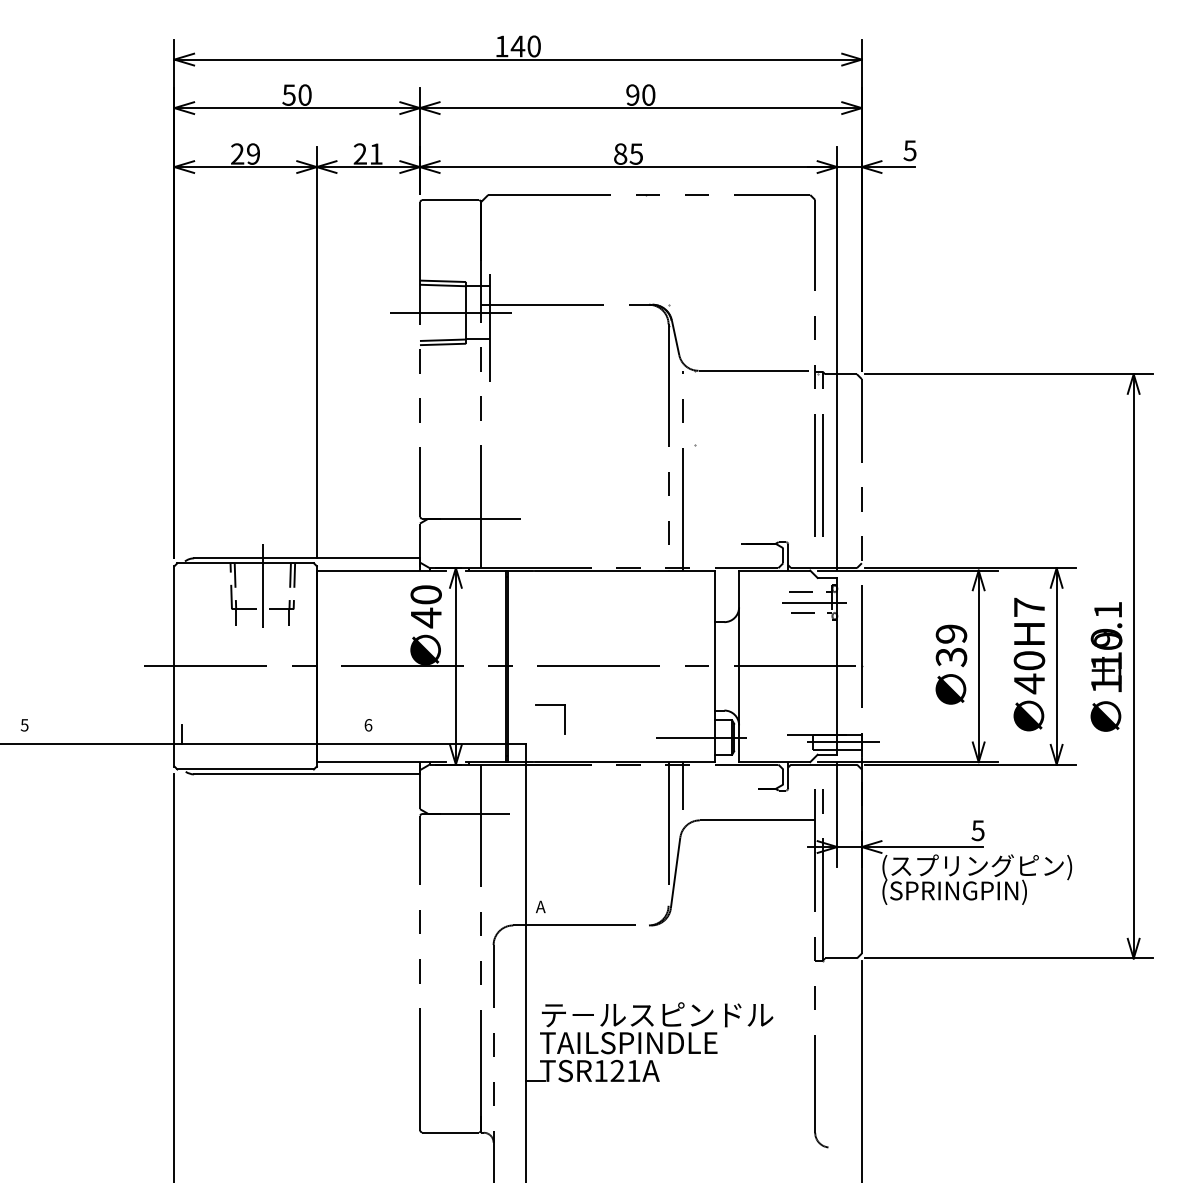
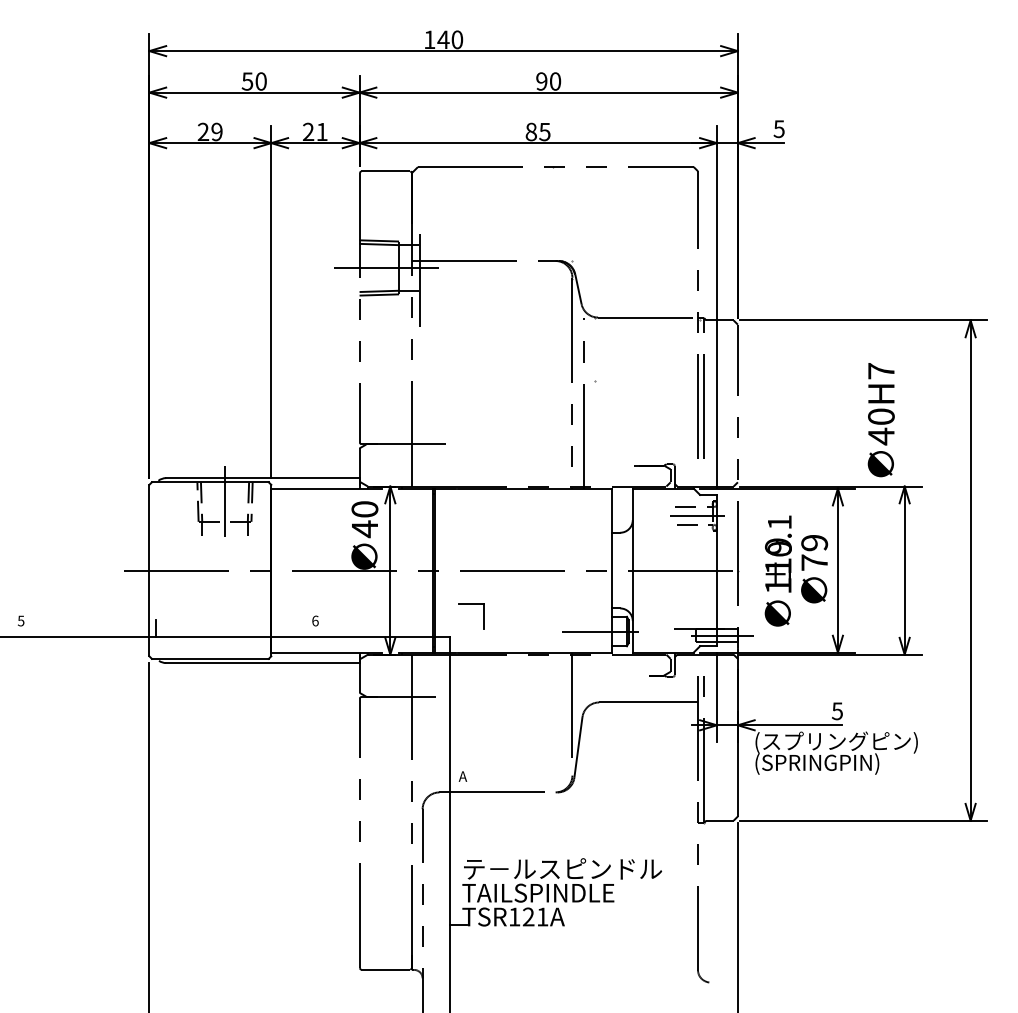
text: (951, 656) -> (814, 562), 39 -> 79
text: (1028, 665) -> (880, 420), moved
text: (1105, 666) -> (777, 570), moved
line: (682, 785) -> (584, 672), removed

